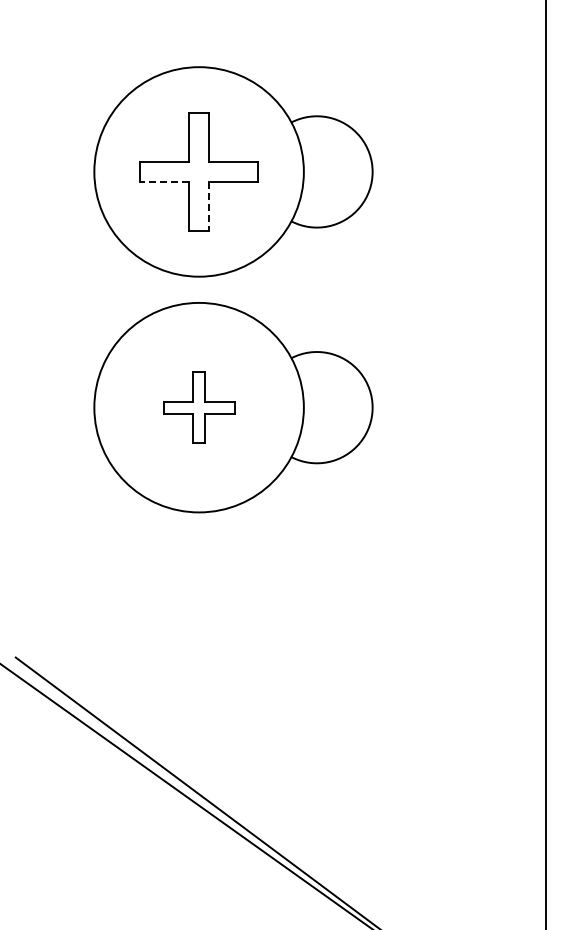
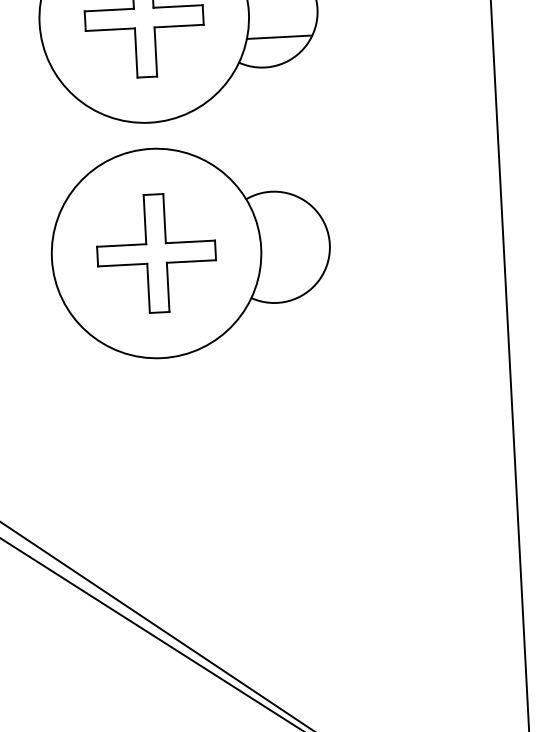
line: (164, 181) -> (110, 29), dashed -> solid
line: (332, 198) -> (278, 37), added
line: (208, 206) -> (155, 52), dashed -> solid
part: (198, 407) -> (155, 253), size x1.67

